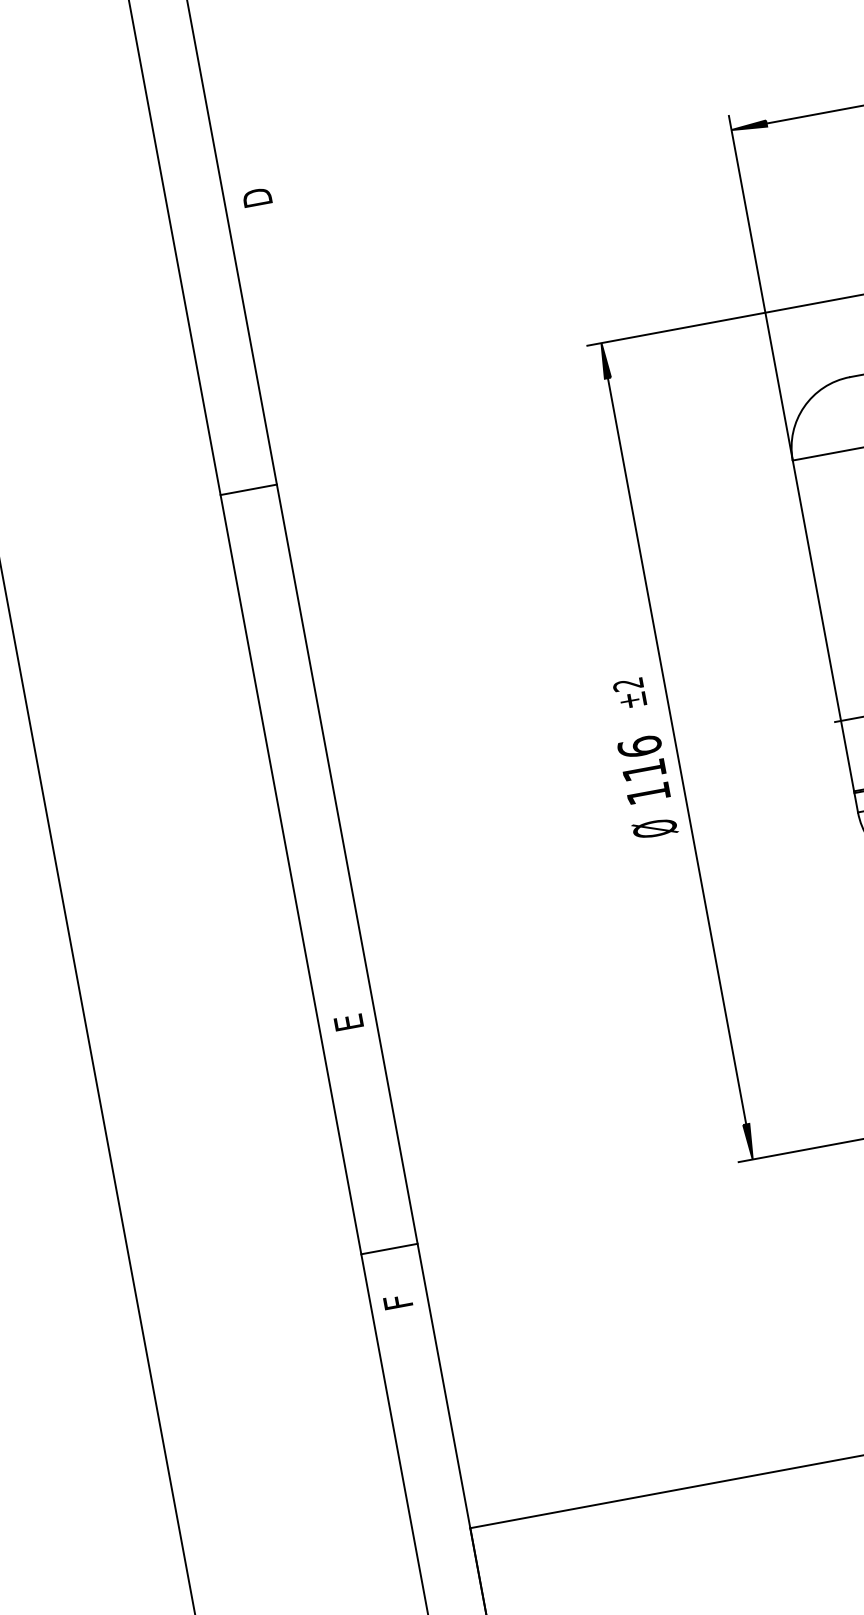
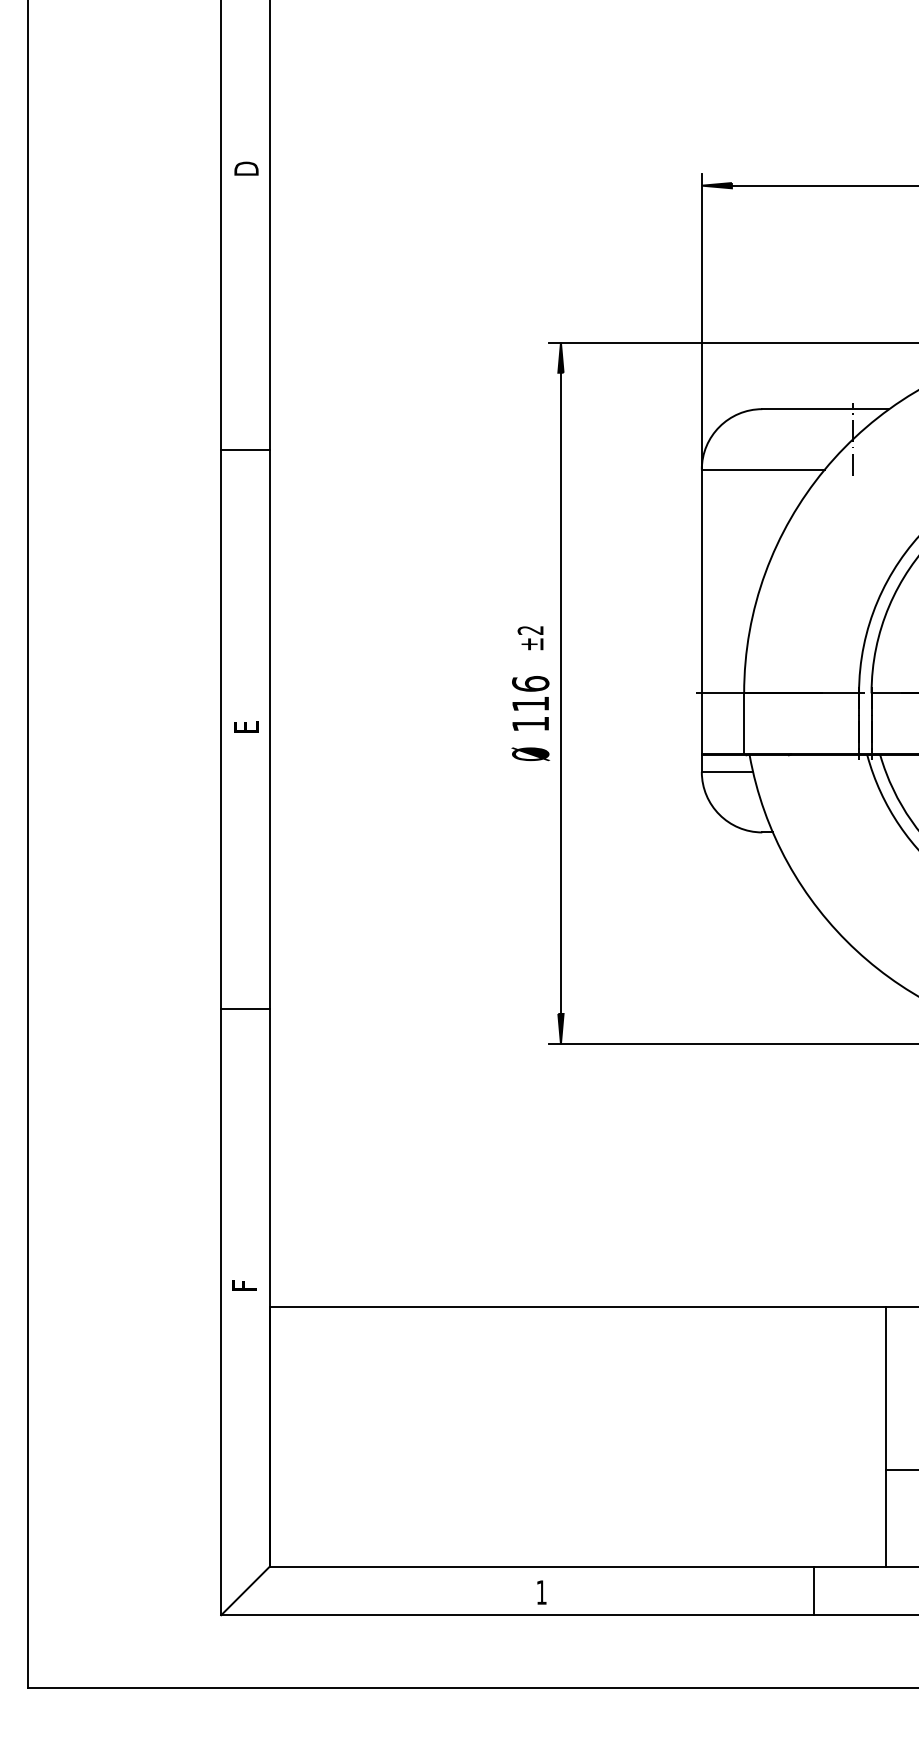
text: (257, 197) -> (246, 168), moved
line: (248, 490) -> (245, 450), moved
text: (348, 1021) -> (246, 726), moved
line: (389, 1248) -> (245, 1008), moved
text: (398, 1301) -> (244, 1285), moved

